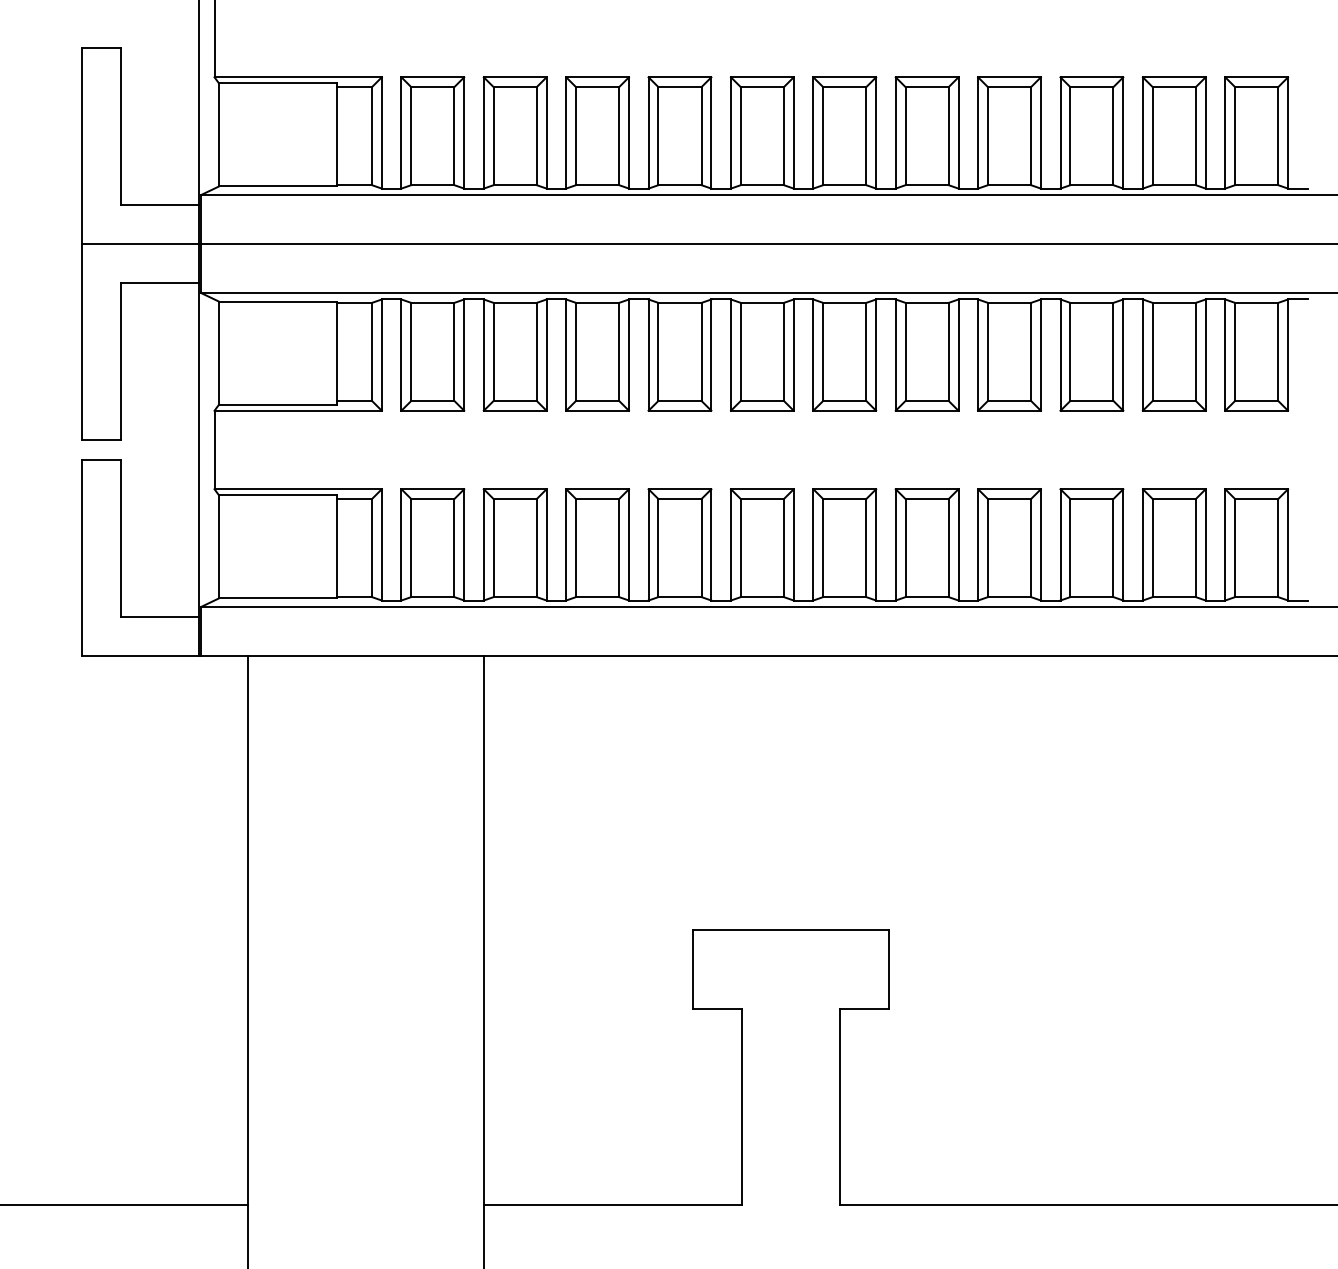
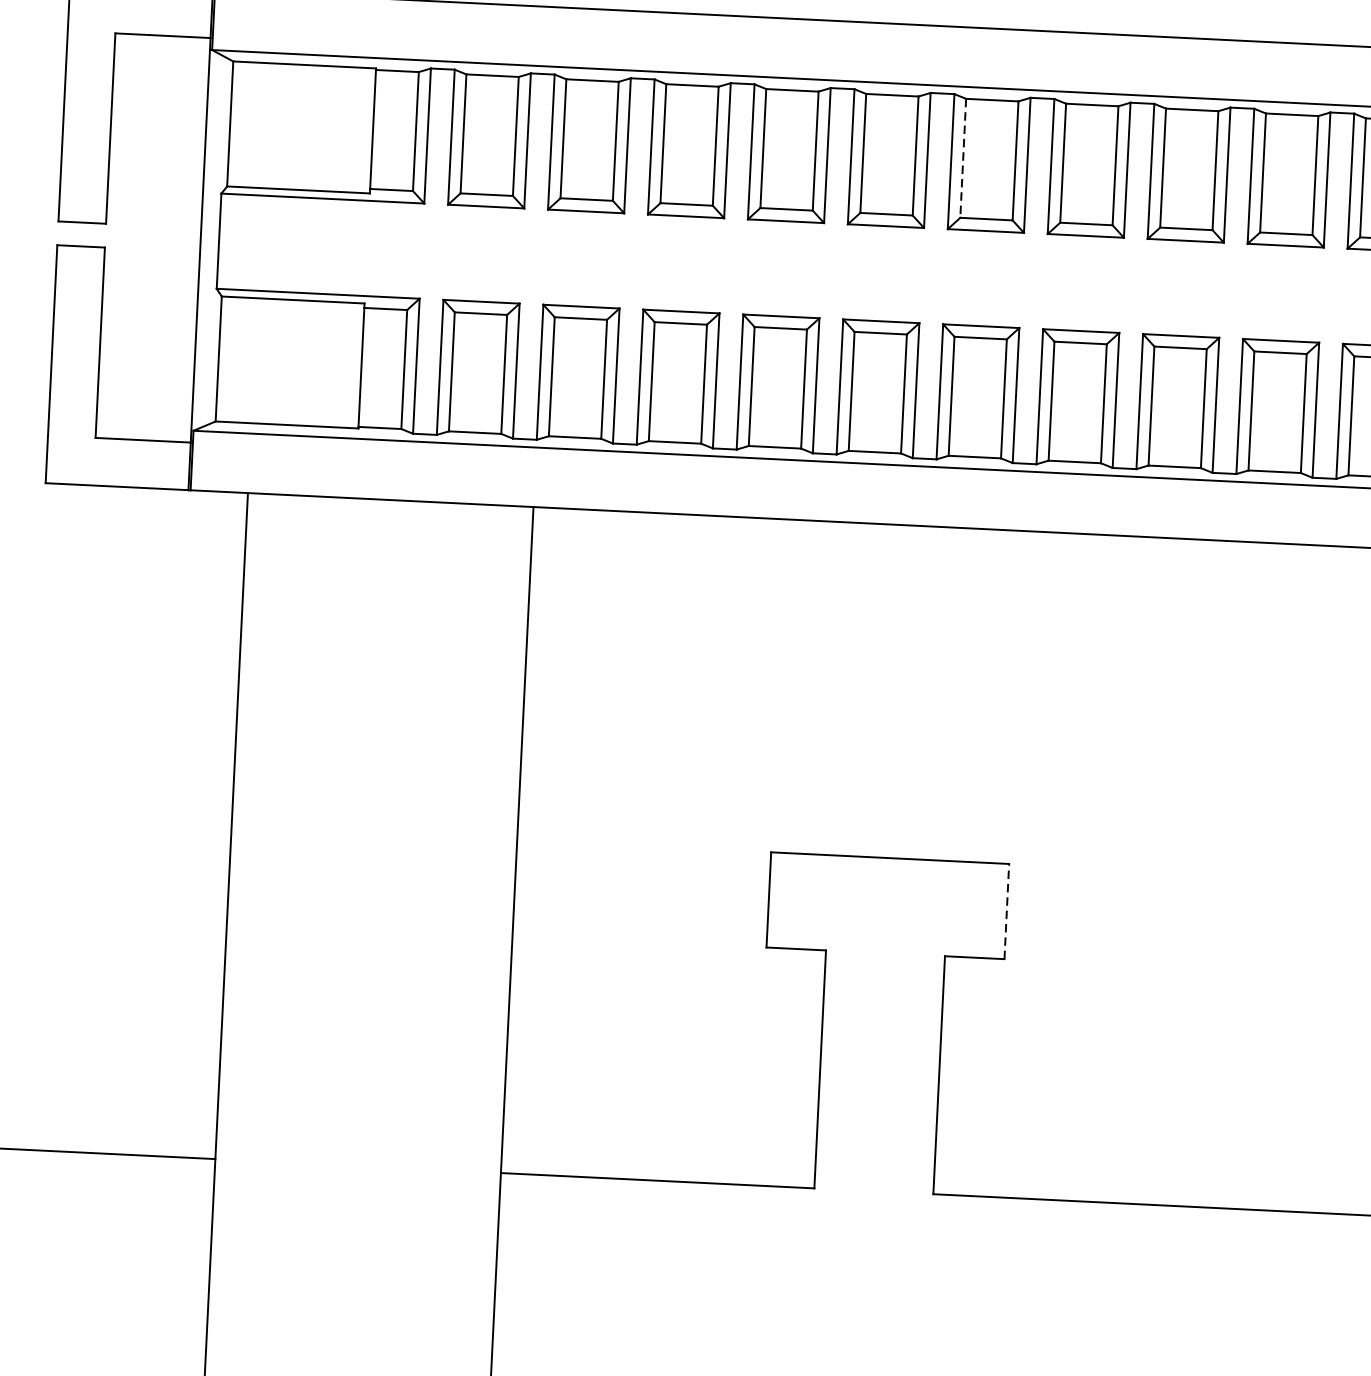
line: (823, 352) -> (963, 159), solid -> dashed
line: (889, 969) -> (1007, 911), solid -> dashed

